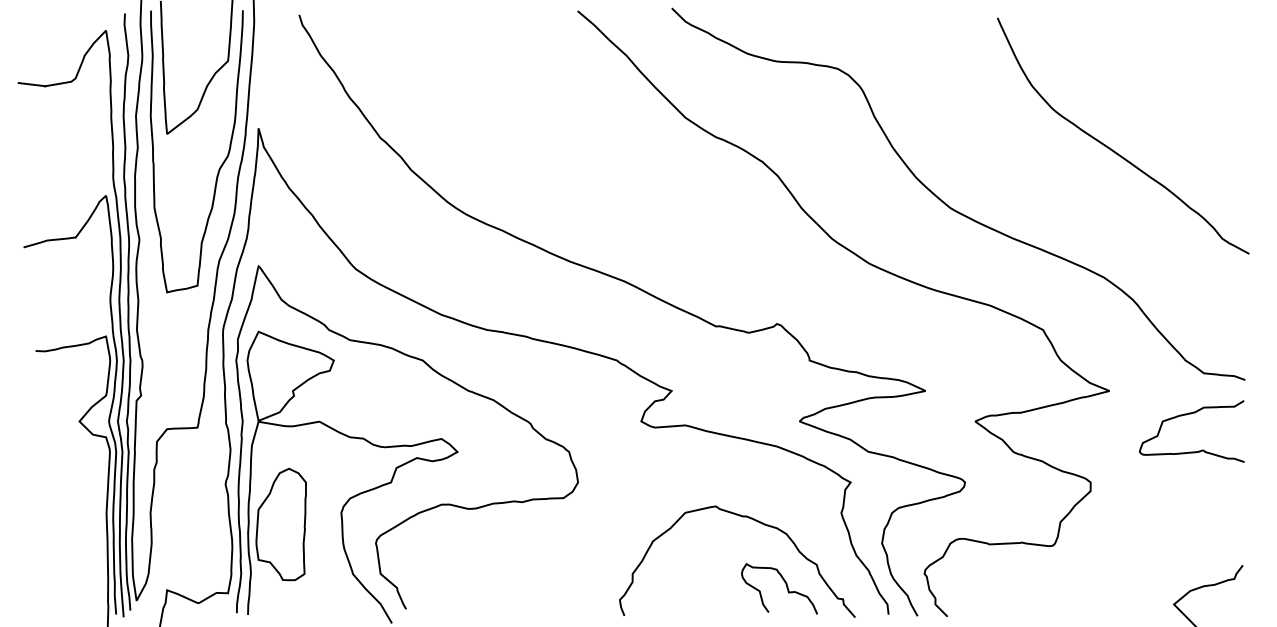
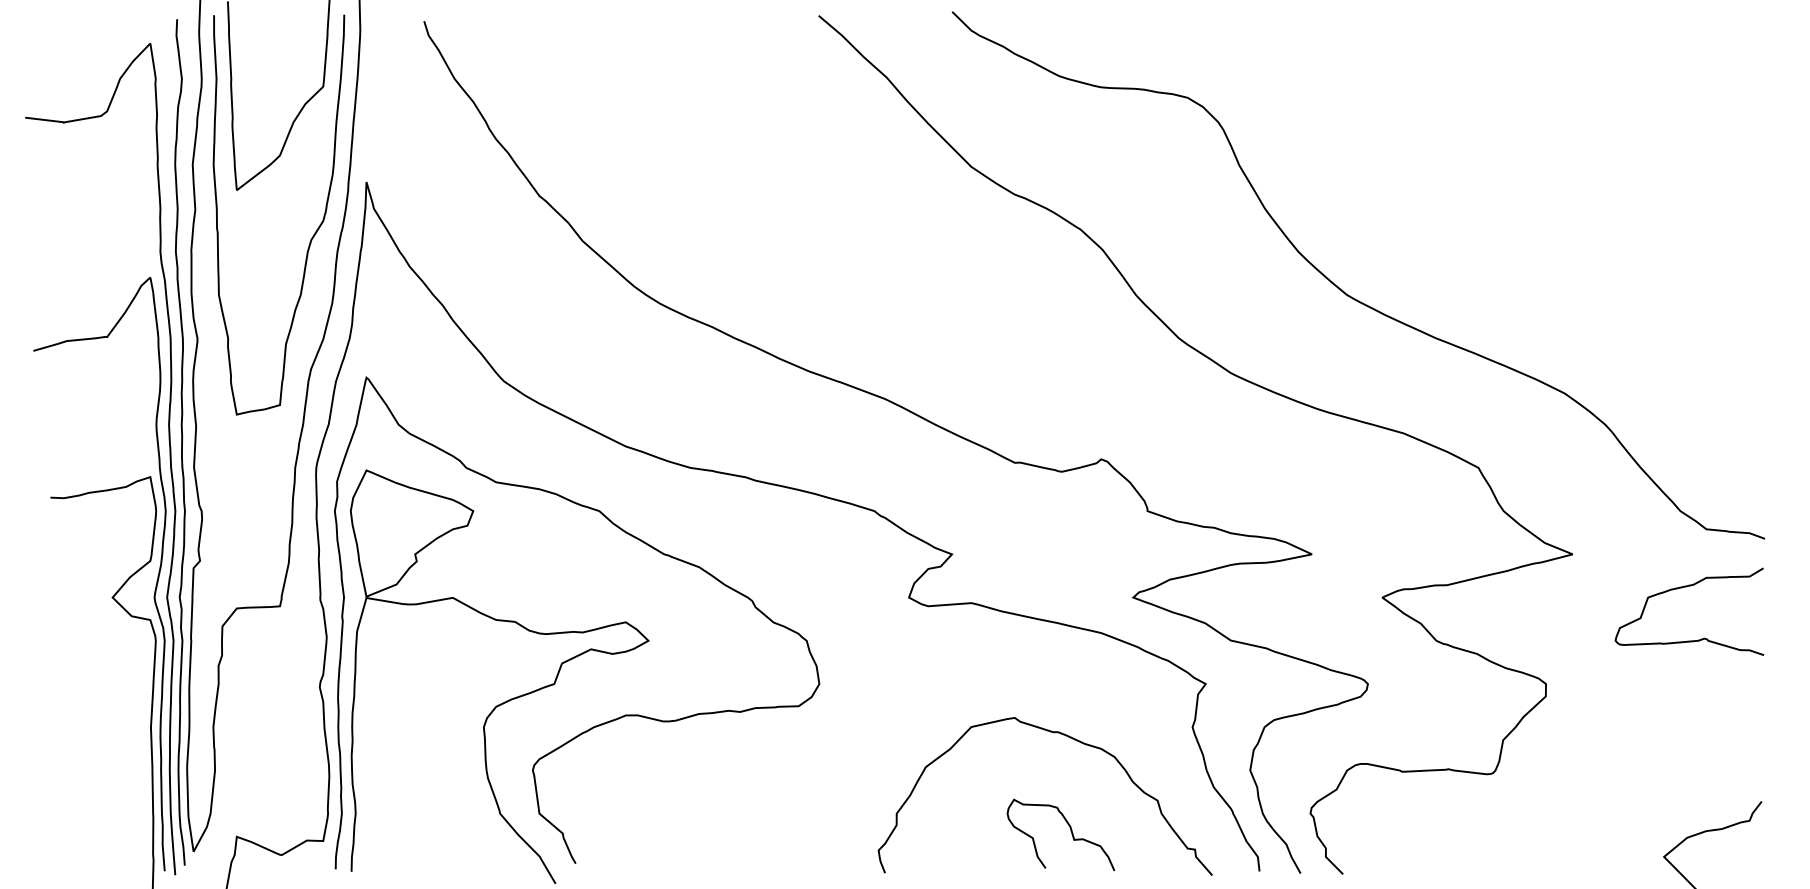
curve: (1112, 149) -> (1577, 212), removed
part: (281, 524) -> (398, 743), removed
curve: (786, 586) -> (1070, 831), moved

